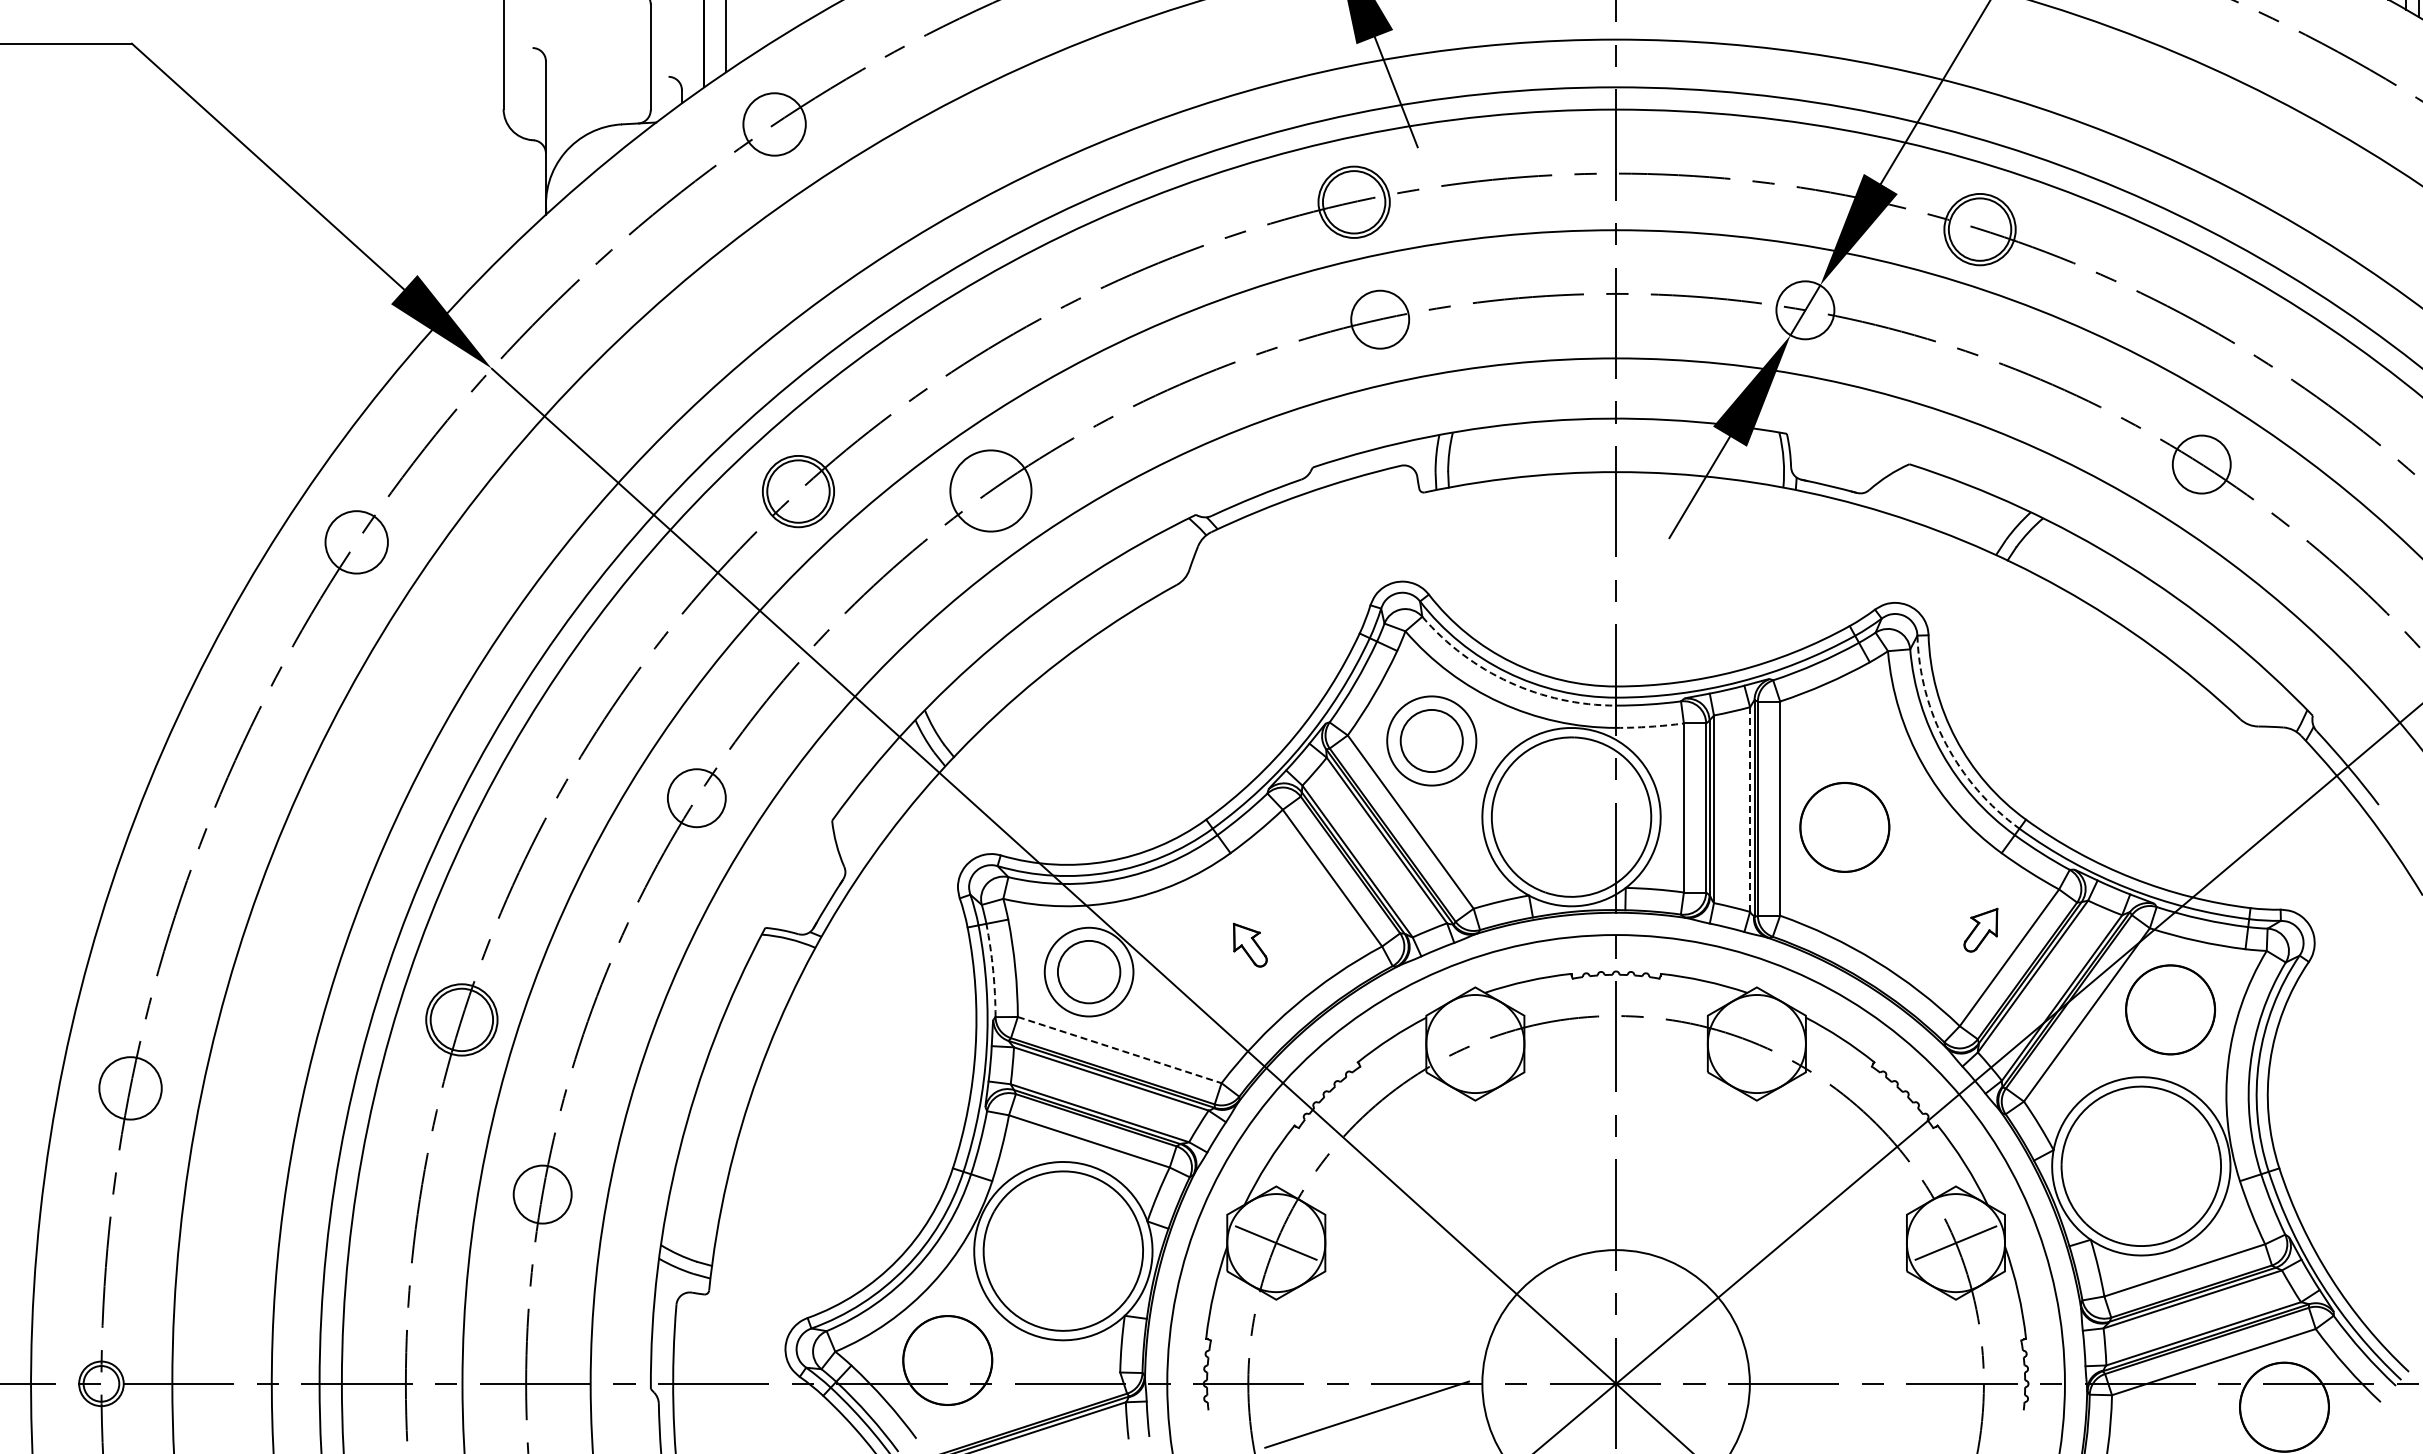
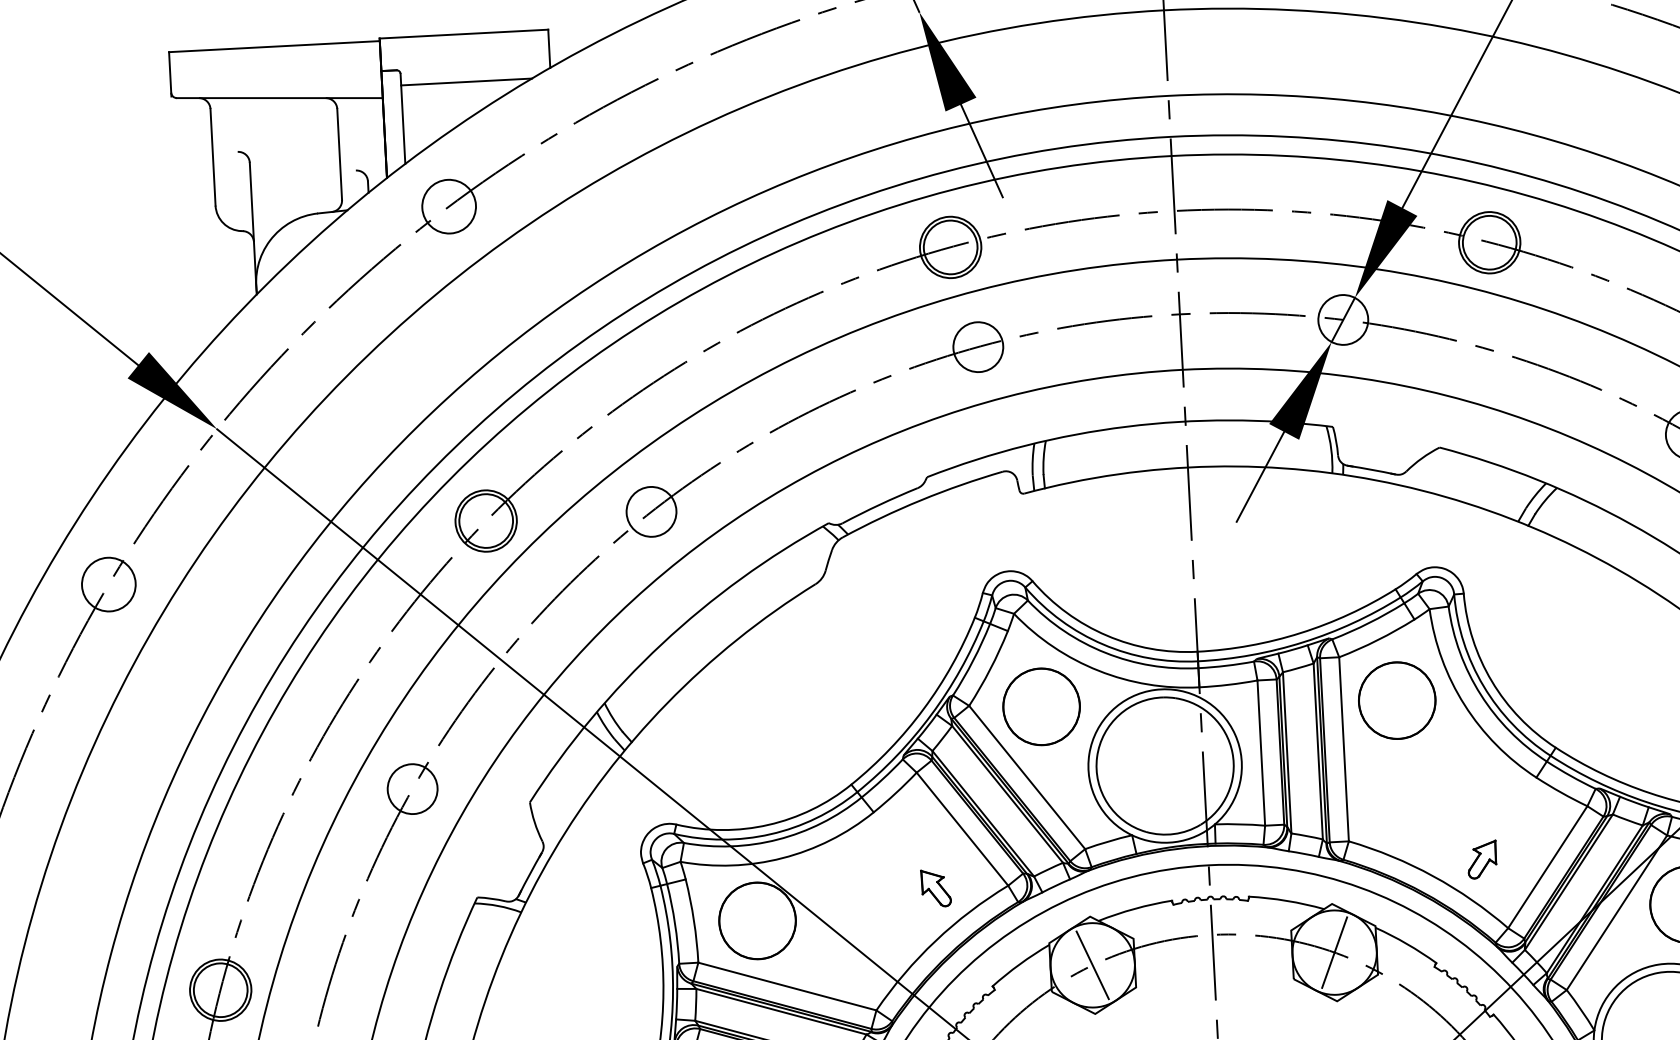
circle: (990, 490) -> (651, 511), size x0.71
arc: (1509, 682) -> (1105, 653), dashed -> solid
arc: (1650, 726) -> (1228, 684), dashed -> solid
circle: (1431, 740) -> (1041, 706), size x1.43
arc: (1946, 744) -> (1484, 686), dashed -> solid
line: (1750, 809) -> (1318, 751), dashed -> solid
circle: (1844, 827) -> (1396, 700), moved
part: (1980, 929) -> (1481, 859), moved
part: (1250, 944) -> (936, 887), moved
arc: (993, 970) -> (675, 923), dashed -> solid
circle: (1088, 971) -> (757, 920), size x1.43
line: (1475, 1043) -> (1092, 964), added
line: (1756, 1043) -> (1334, 952), added
line: (1120, 1050) -> (788, 986), dashed -> solid

